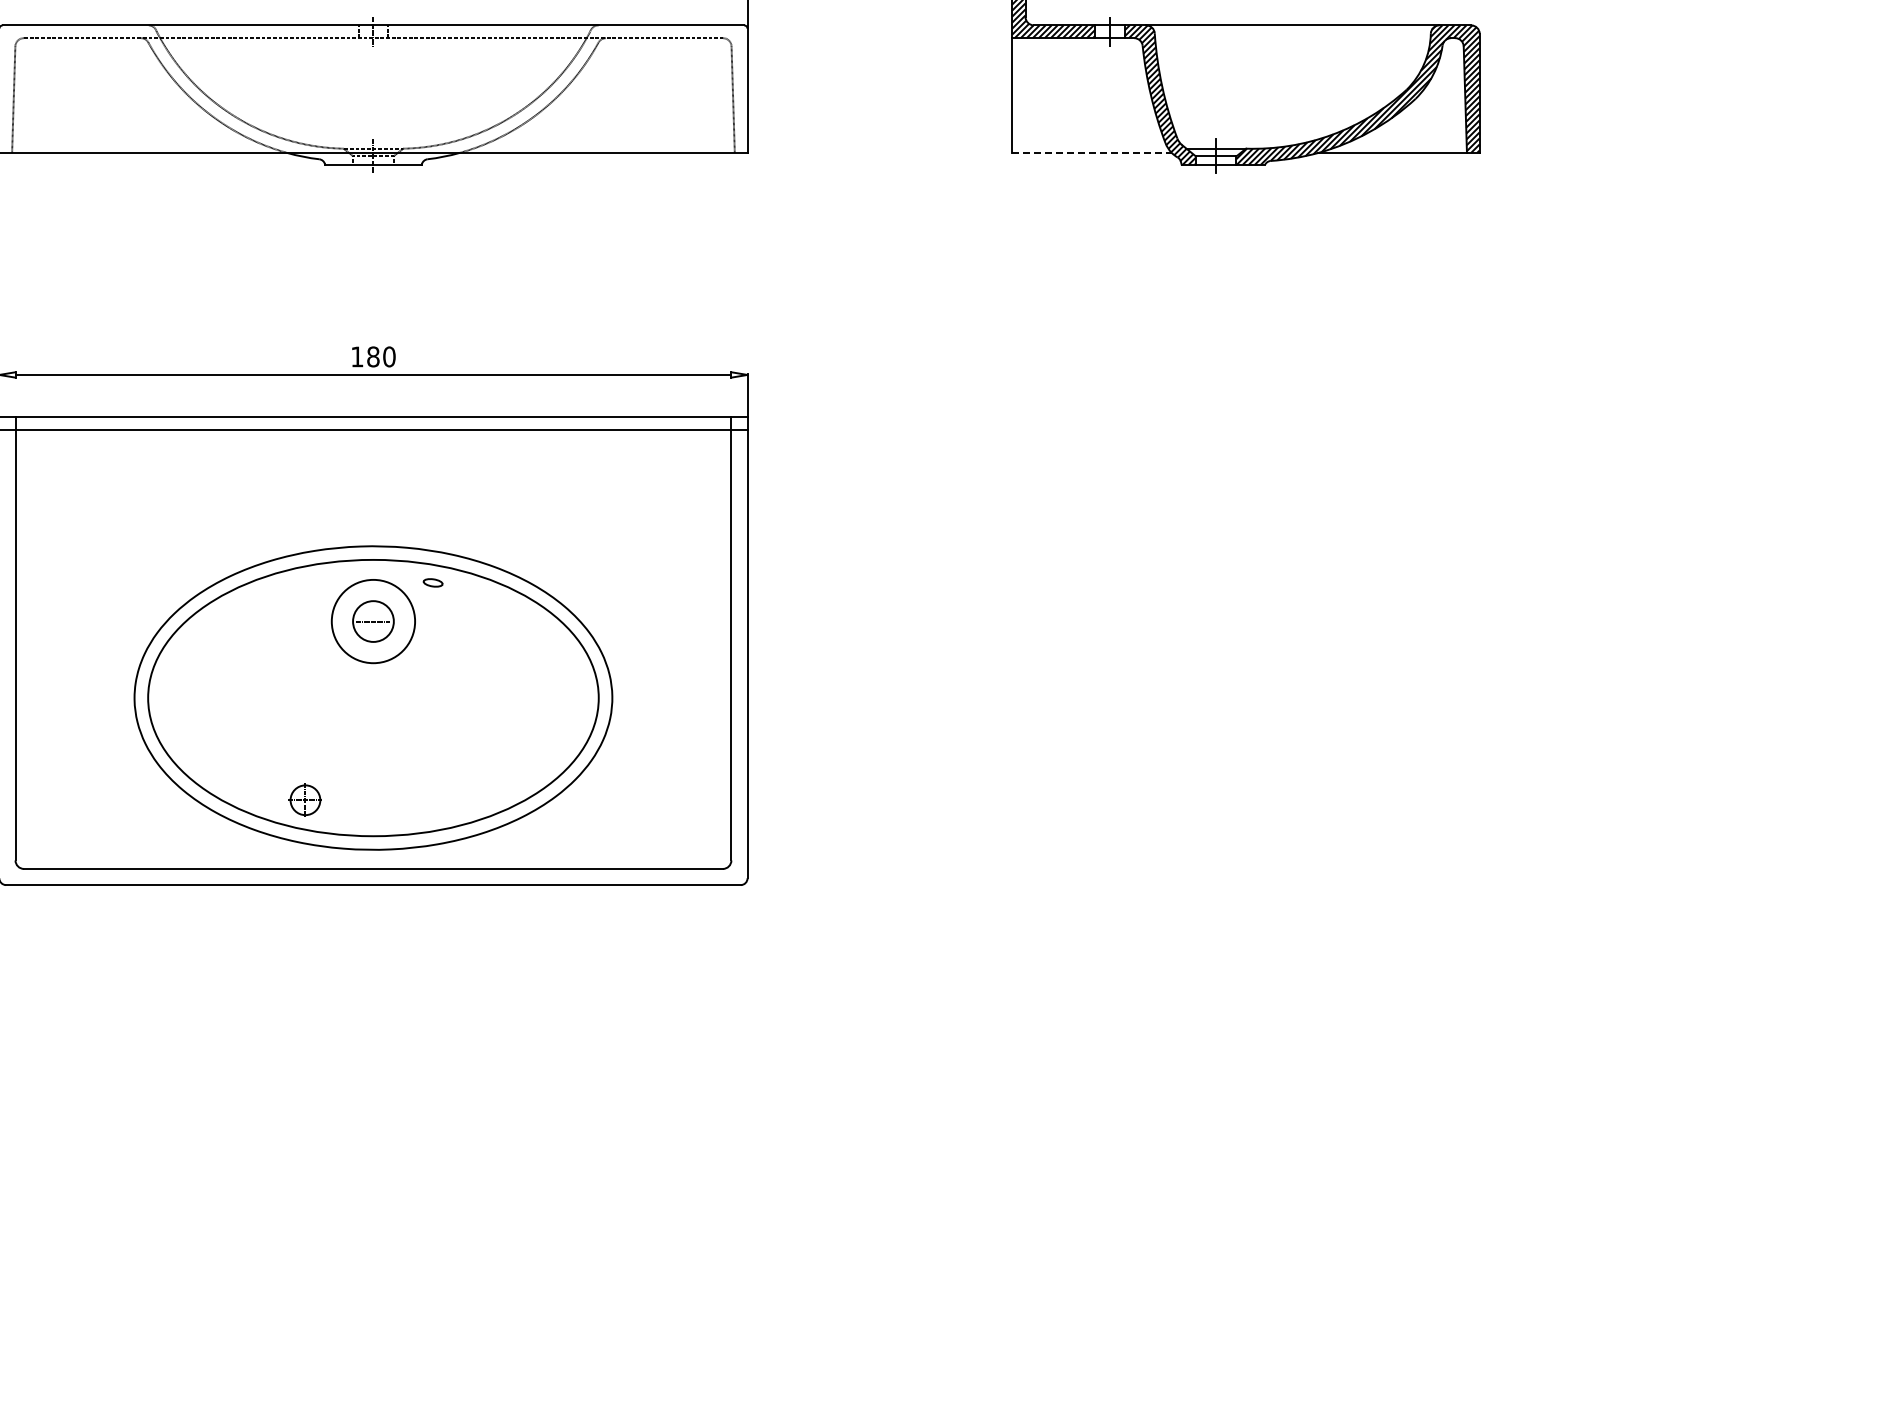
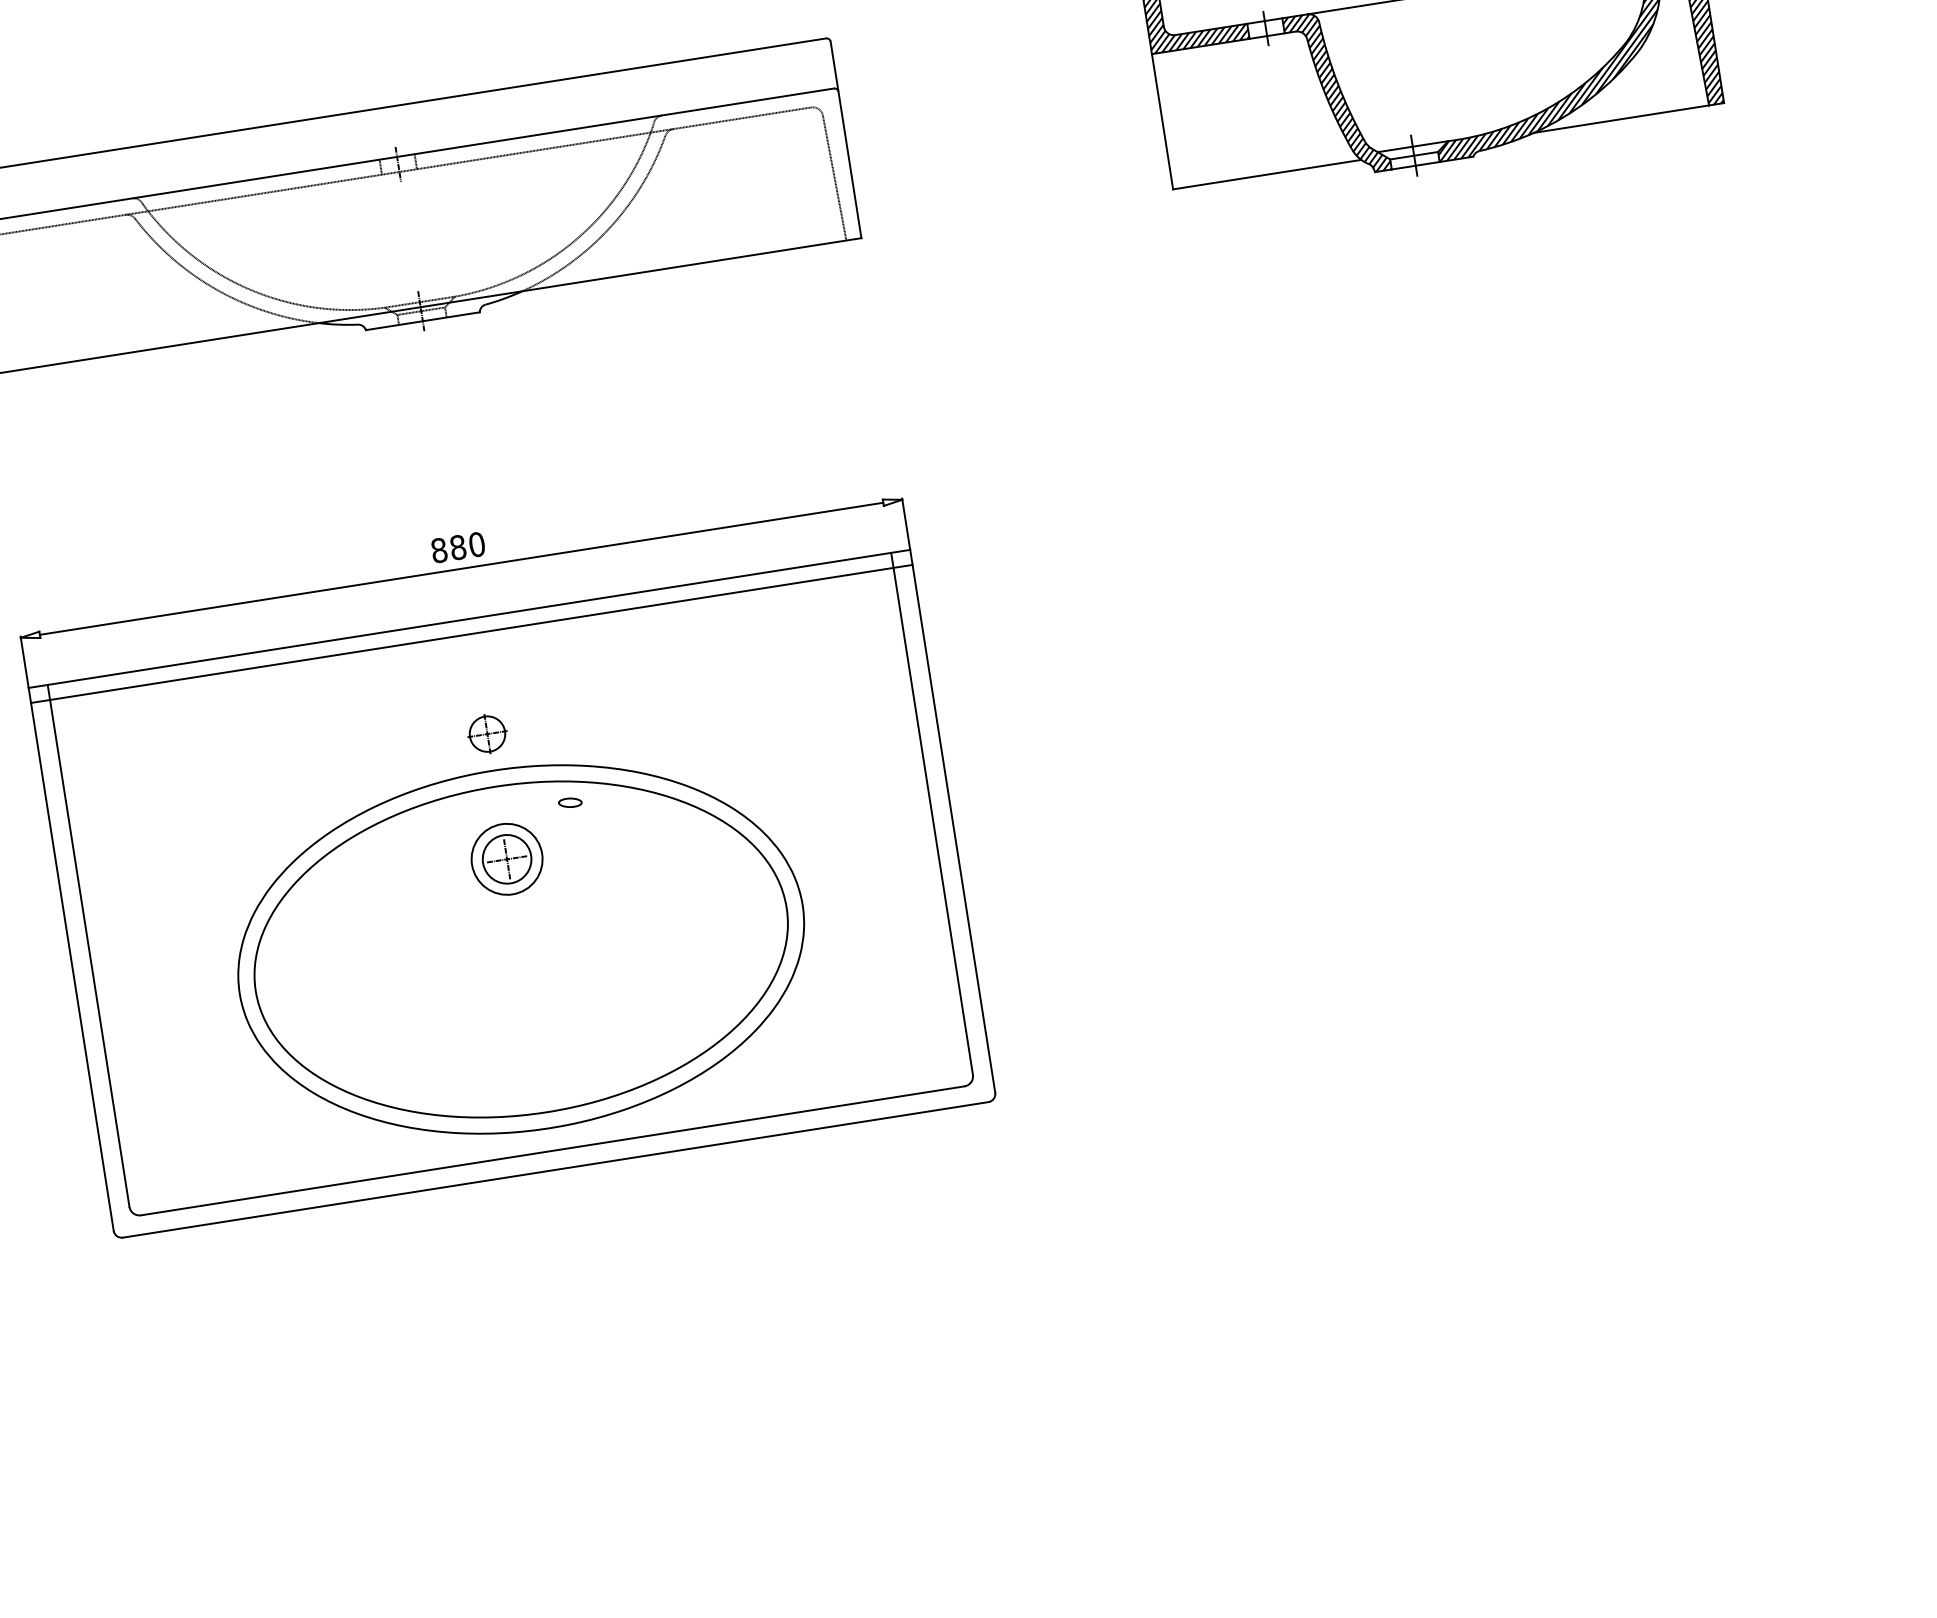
line: (1091, 152) -> (1266, 174), dashed -> solid
text: (357, 356) -> (439, 549), 180 -> 880
circle: (373, 621) -> (507, 859), size x0.71
line: (373, 621) -> (507, 859), added
part: (304, 799) -> (486, 733), moved

